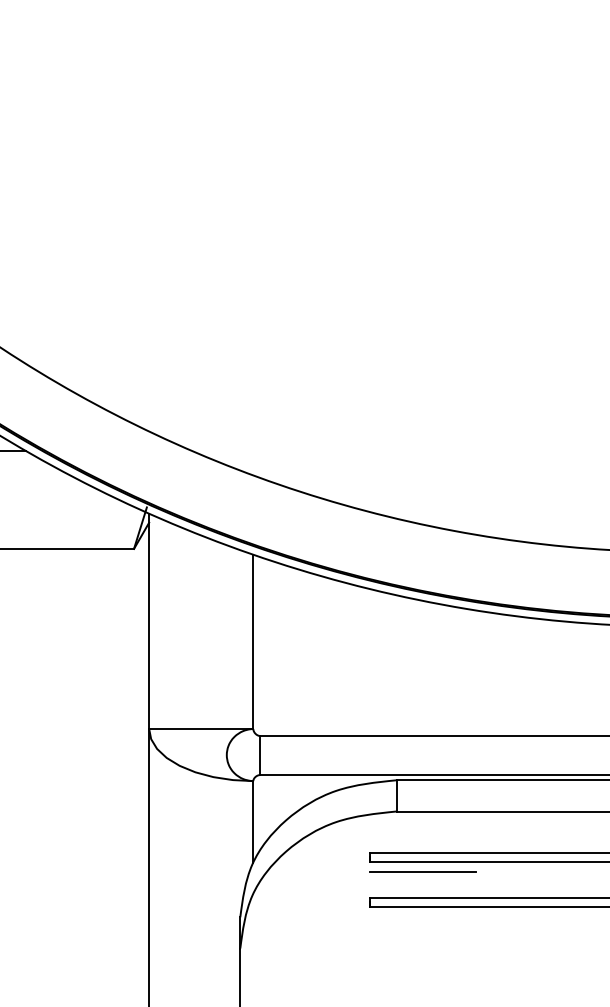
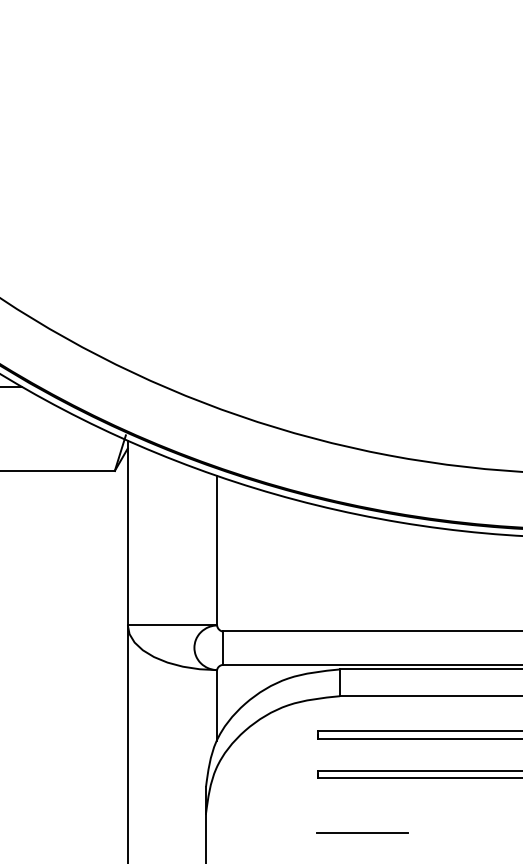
line: (422, 871) -> (362, 832), moved

